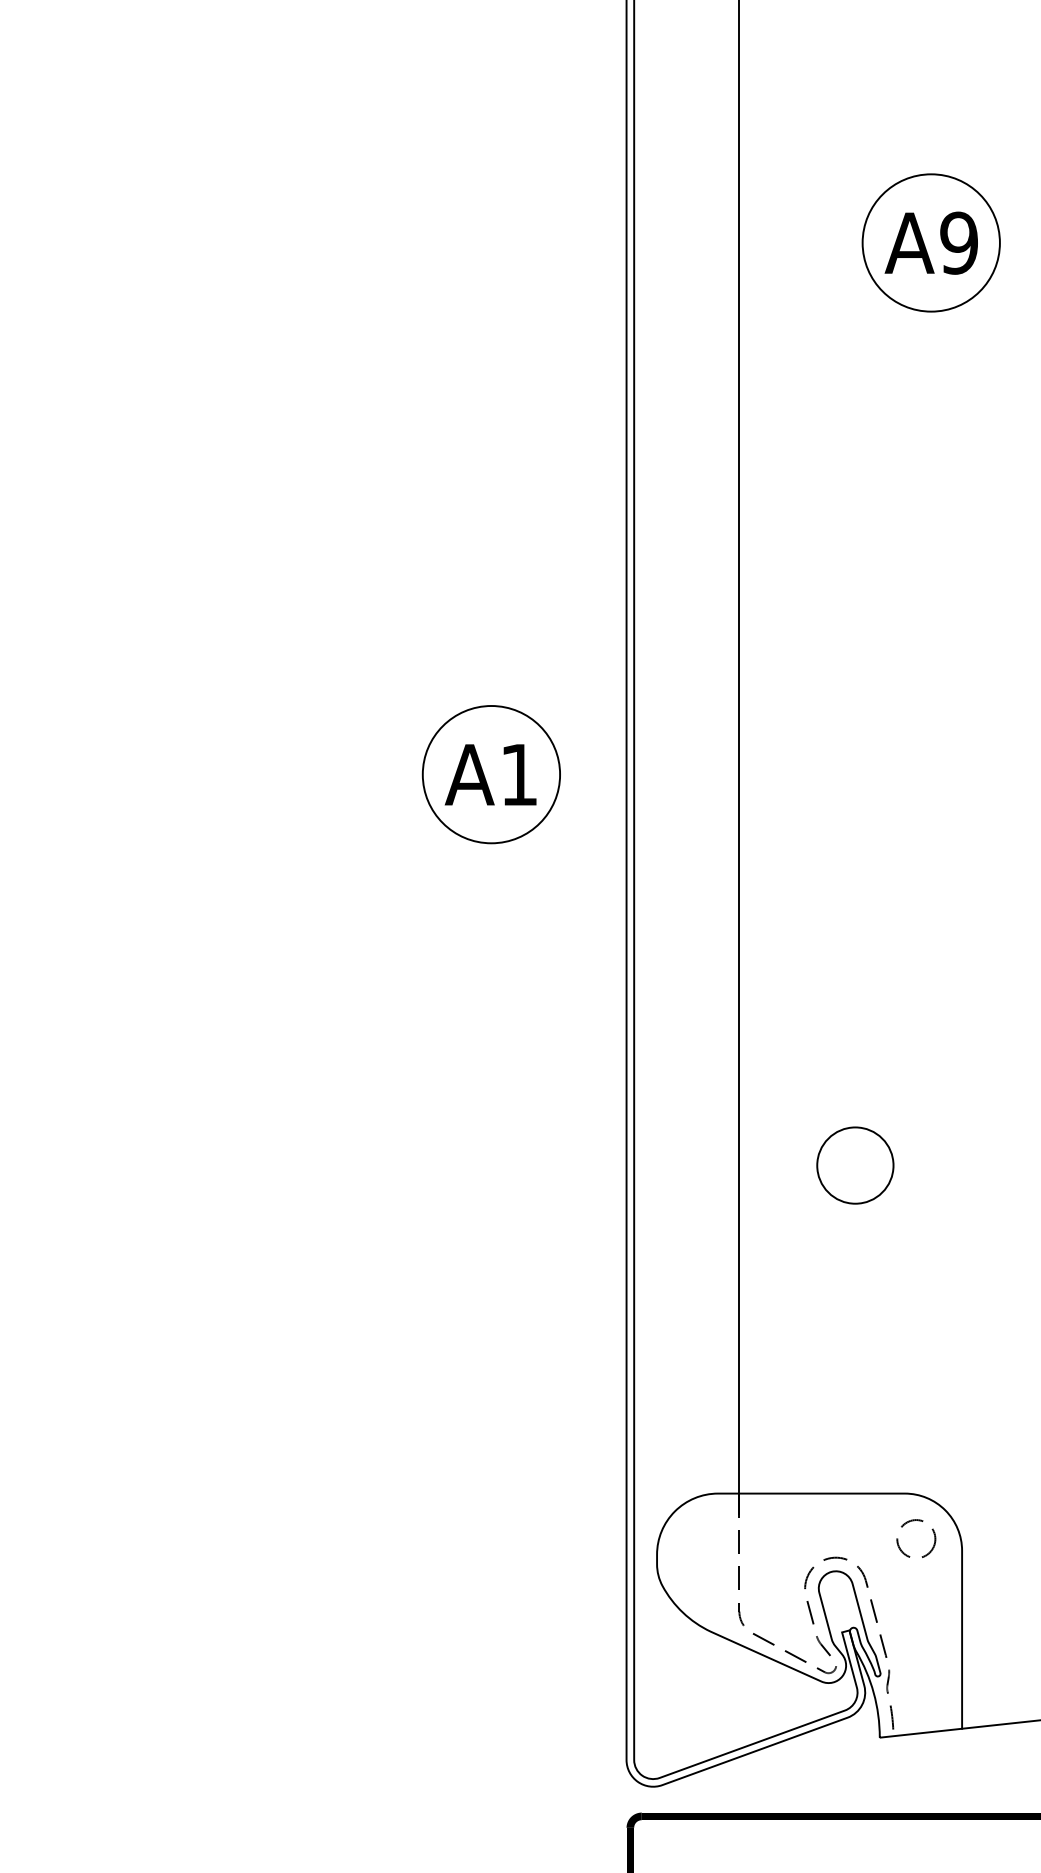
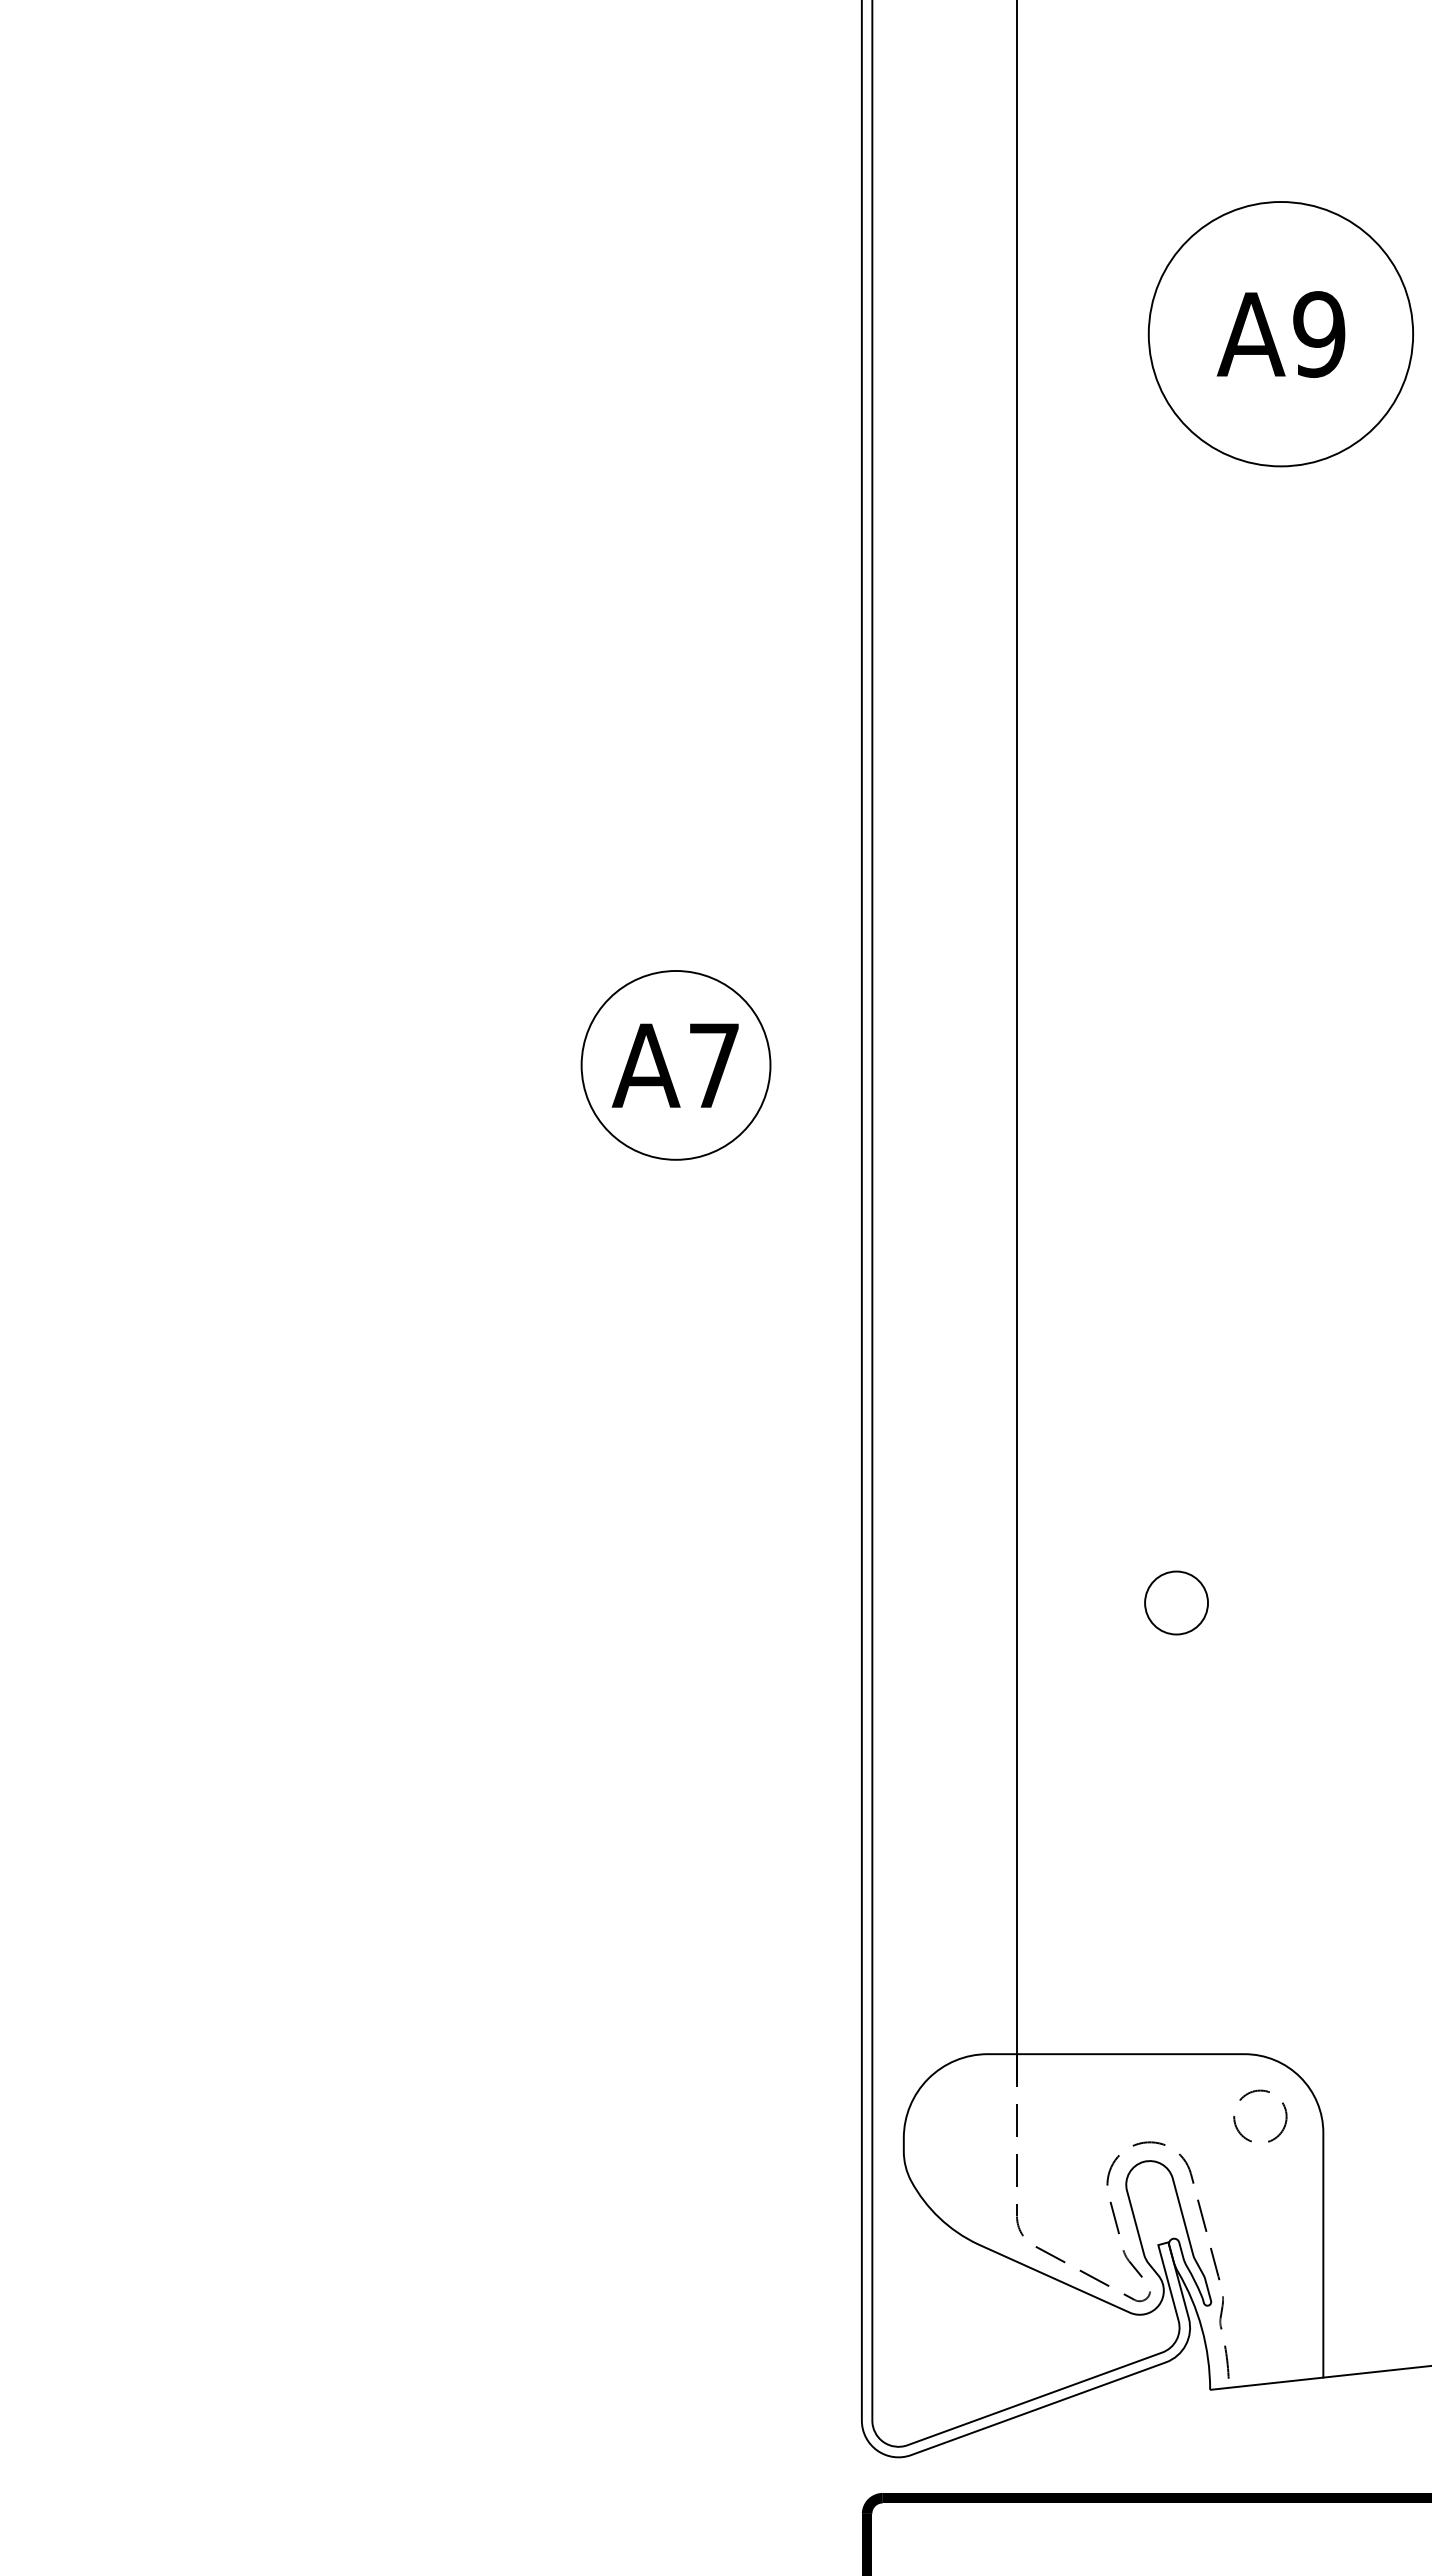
circle: (930, 242) -> (1280, 333), size x1.4
text: (519, 774) -> (714, 1065), A1 -> A7
circle: (855, 1165) -> (1176, 1602), size x0.6

